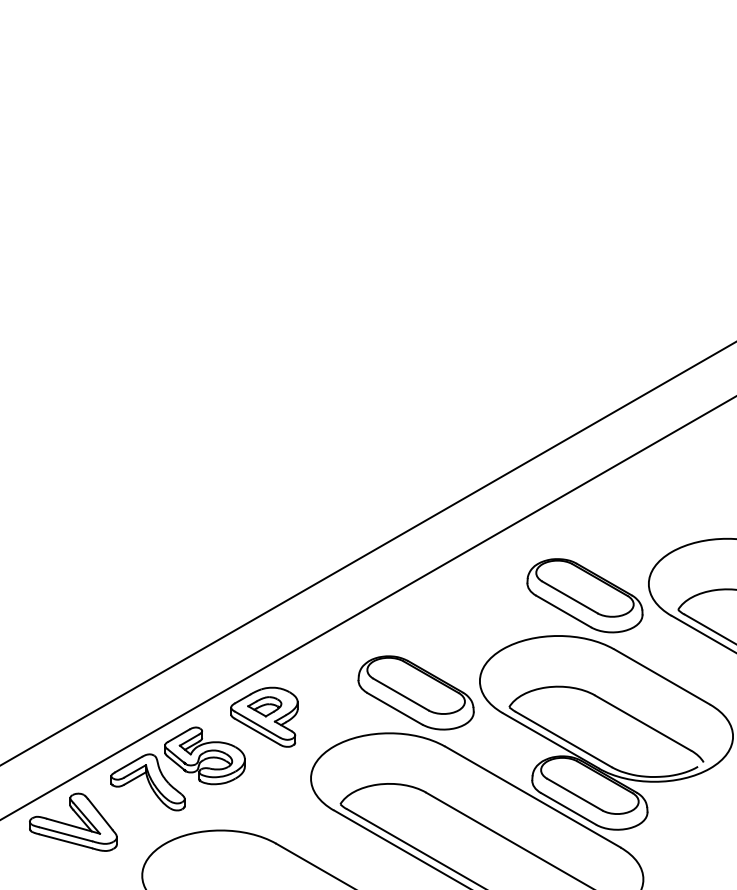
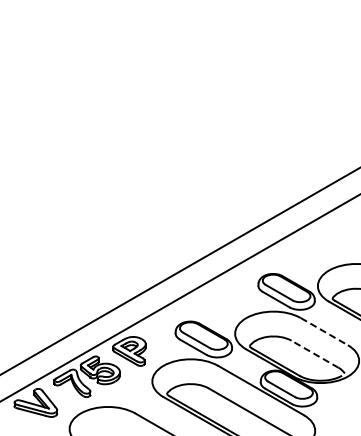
line: (662, 676) -> (324, 331), solid -> dashed
line: (641, 723) -> (314, 354), solid -> dashed

